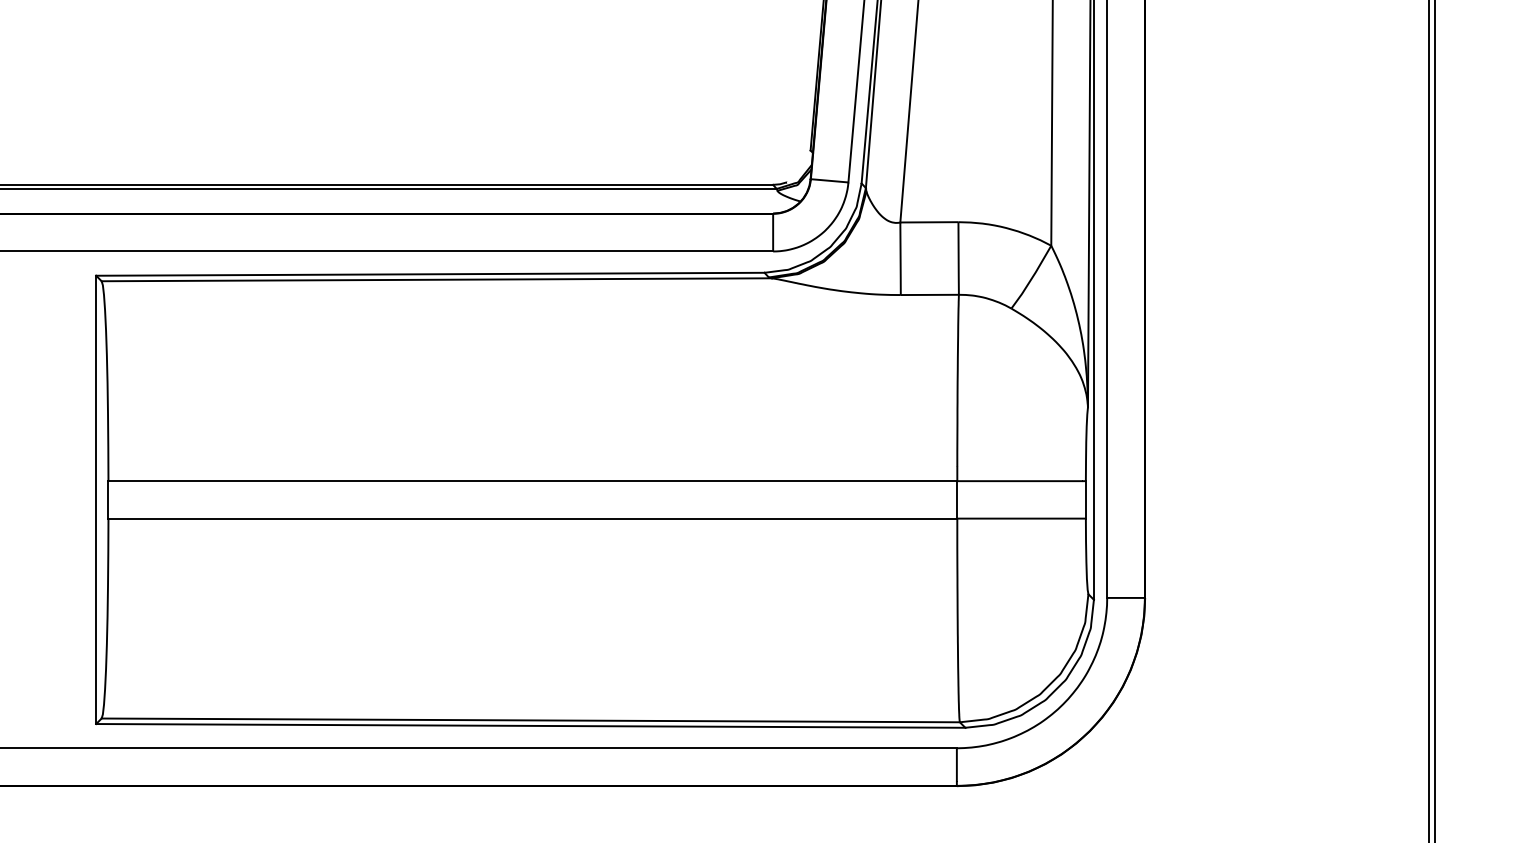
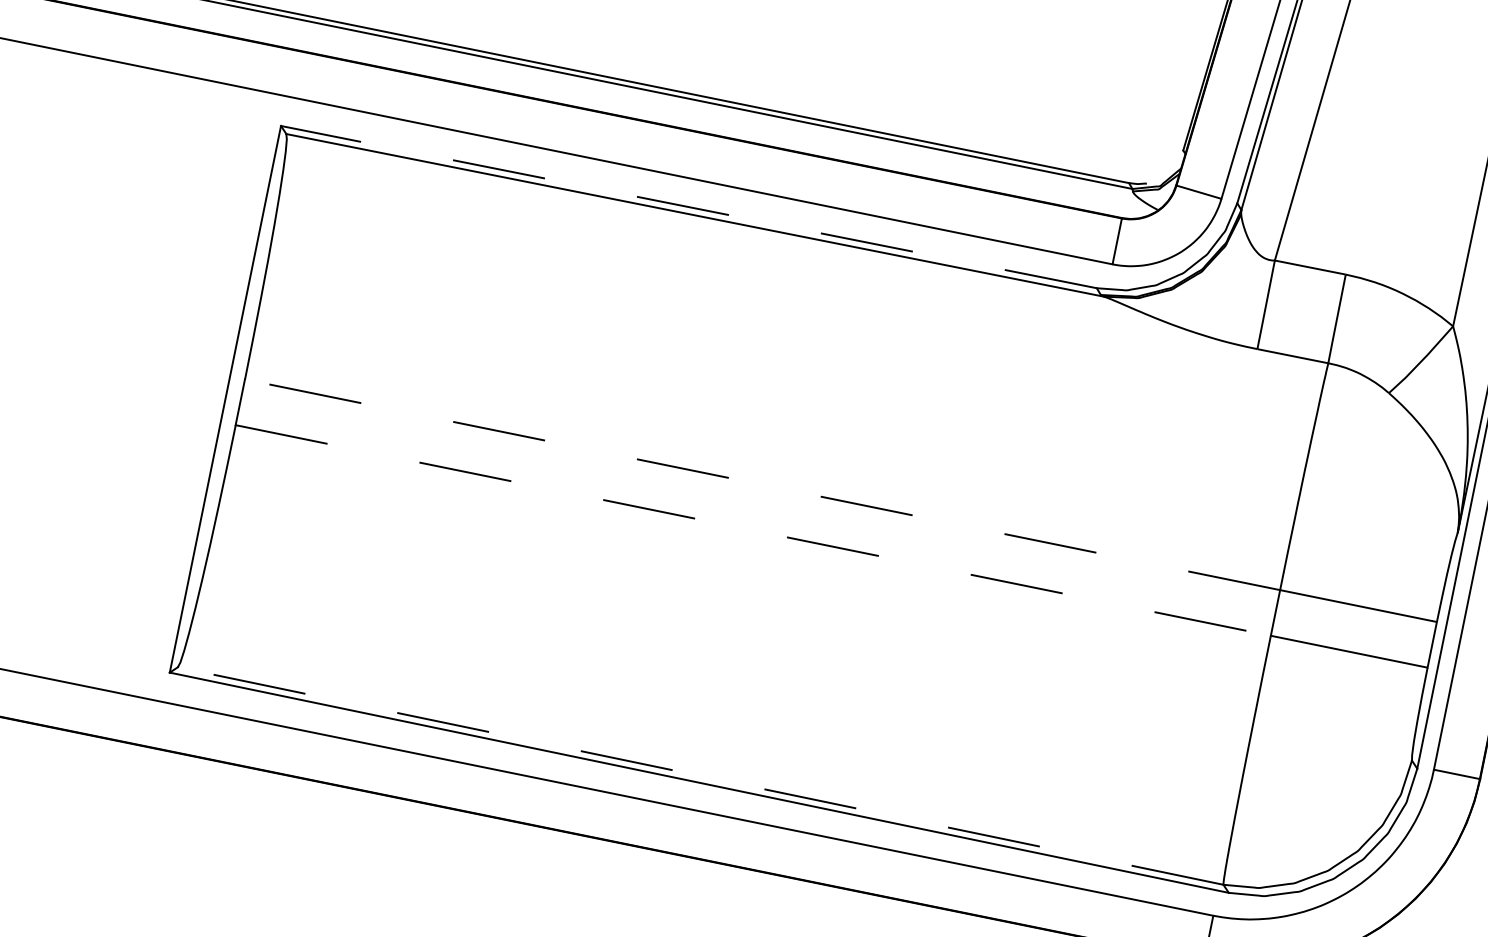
line: (429, 274) -> (687, 207), solid -> dashed
line: (532, 481) -> (762, 485), solid -> dashed
line: (533, 518) -> (754, 530), solid -> dashed
line: (530, 720) -> (700, 776), solid -> dashed

